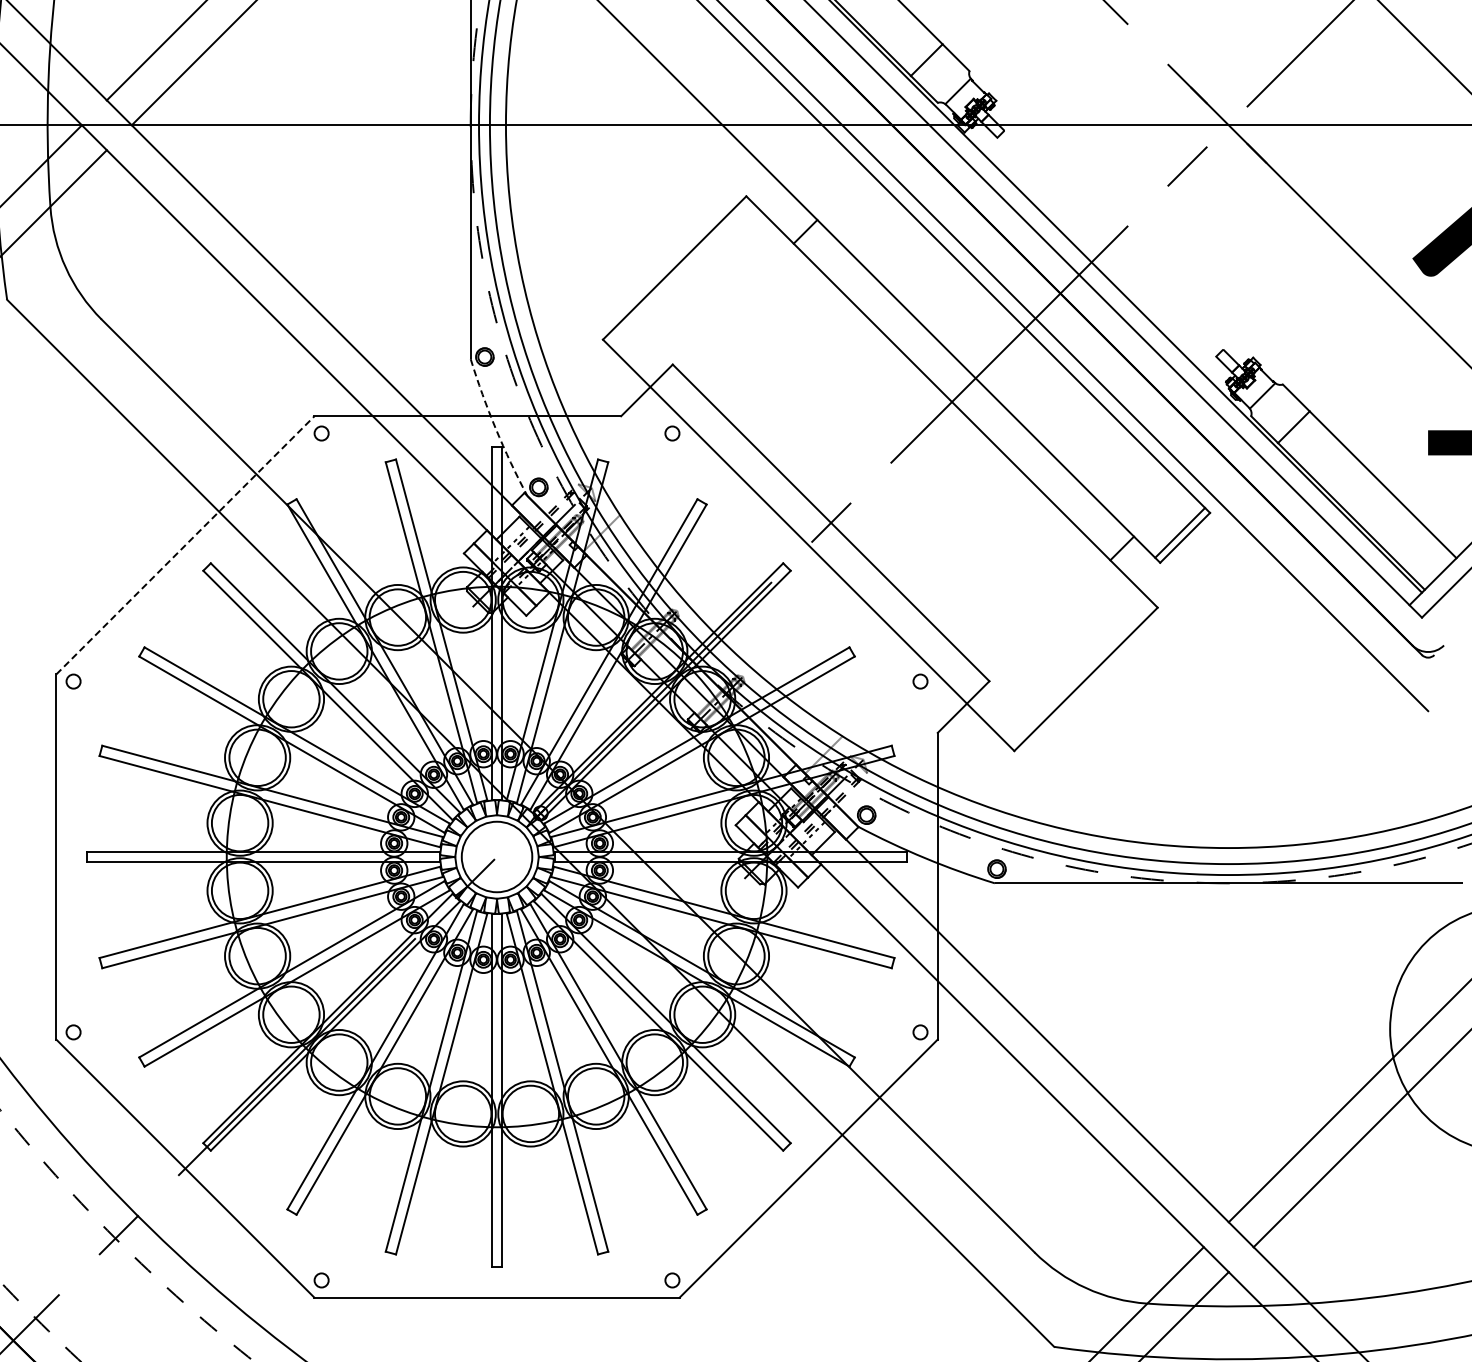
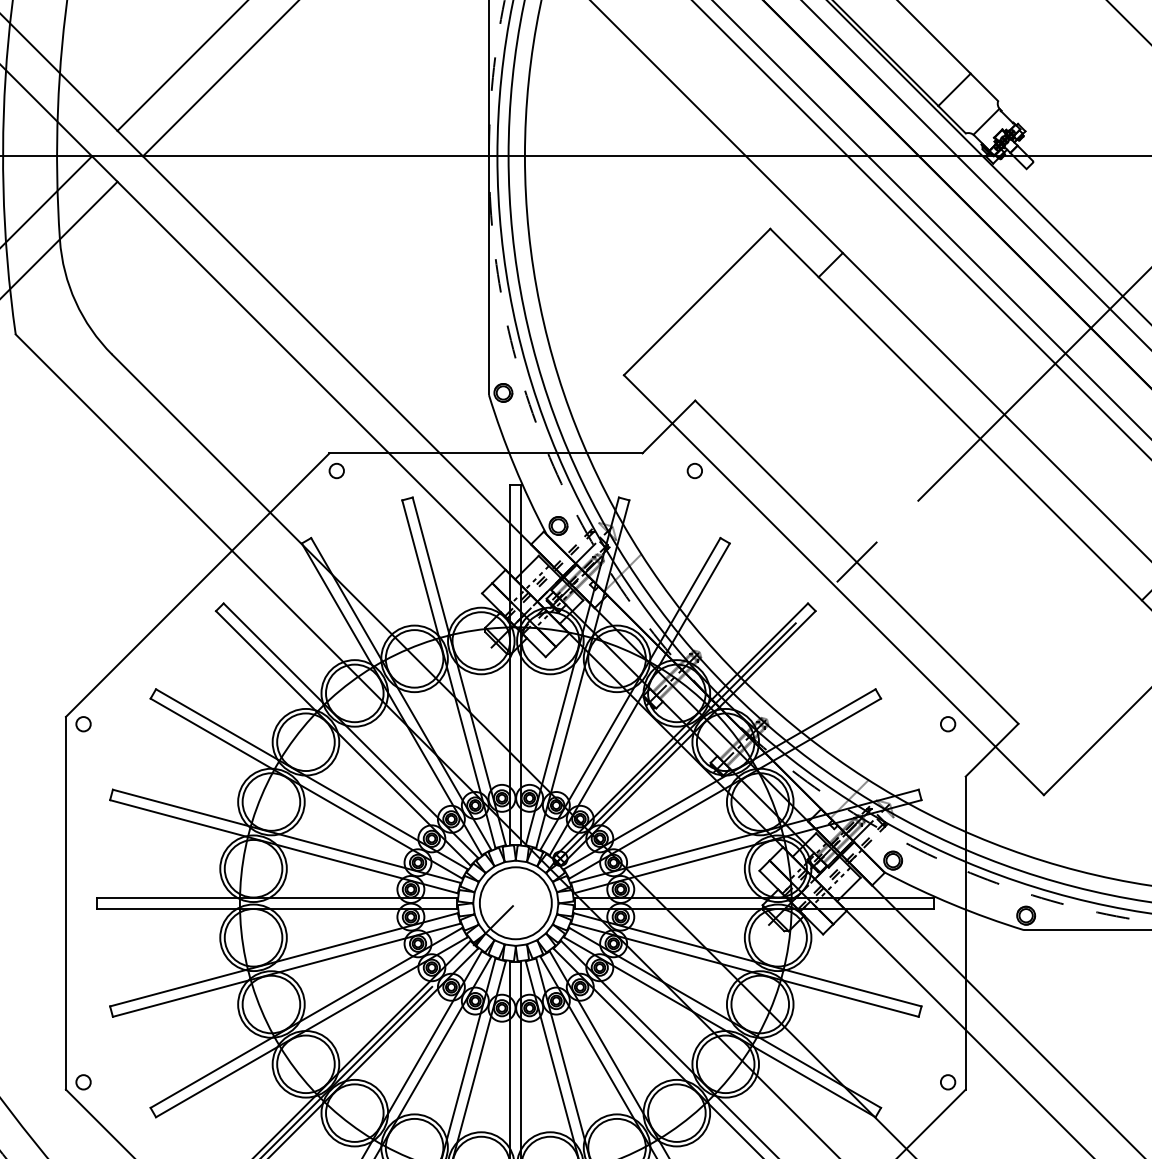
arc: (495, 428) -> (514, 465), dashed -> solid
line: (185, 545) -> (197, 585), dashed -> solid

